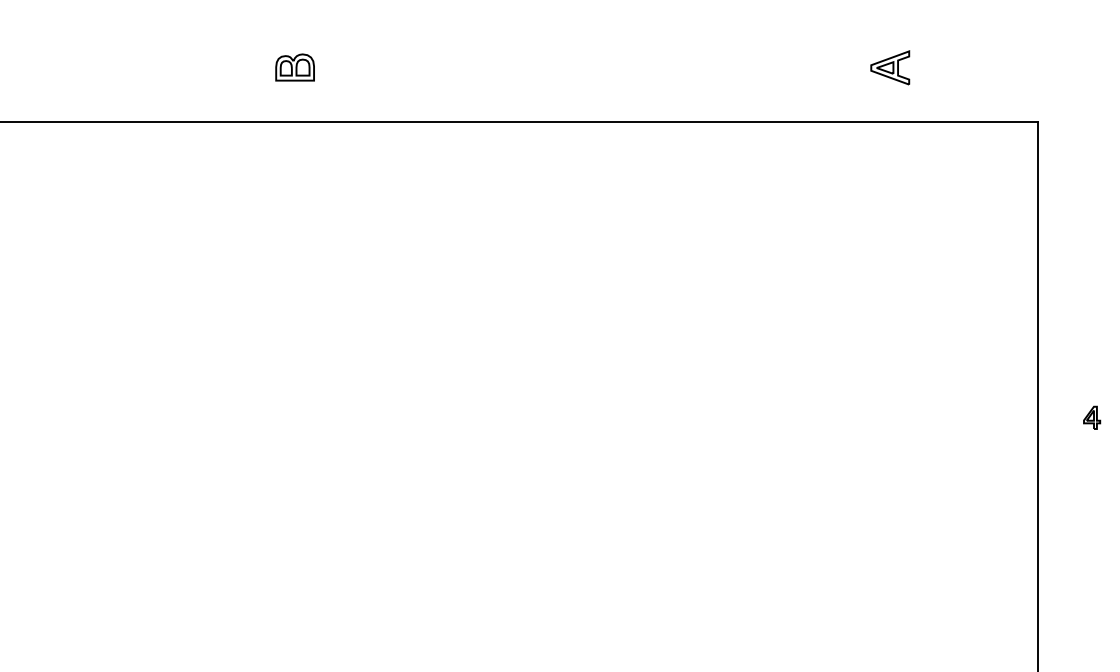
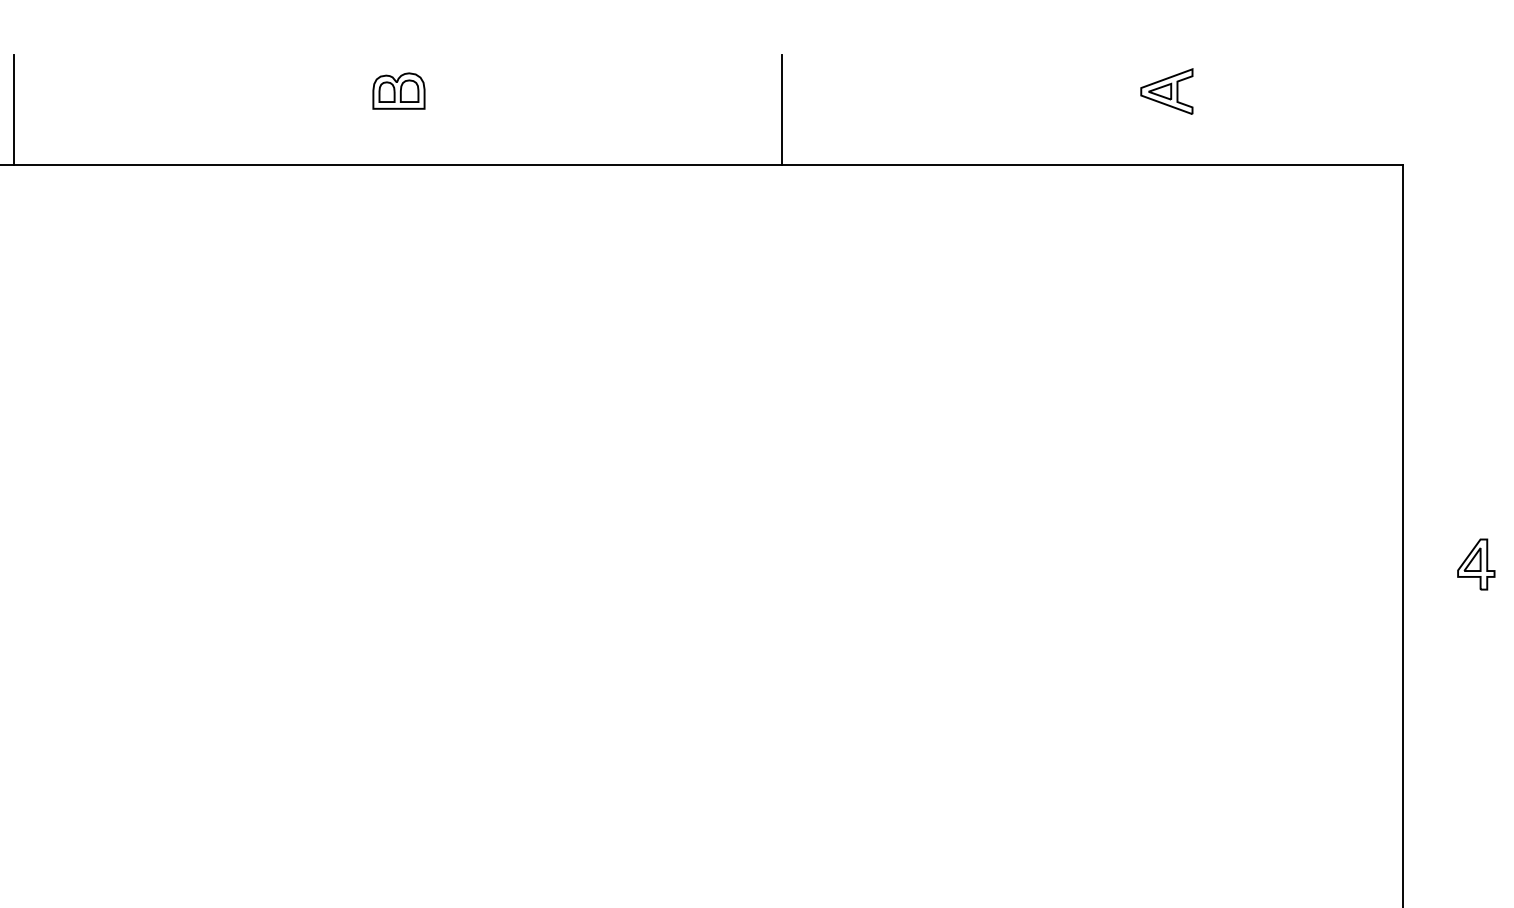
part: (890, 67) -> (1167, 91), moved
line: (10, 81) -> (14, 109), added
line: (578, 81) -> (782, 109), added
part: (1091, 417) -> (1475, 564), size x1.67

